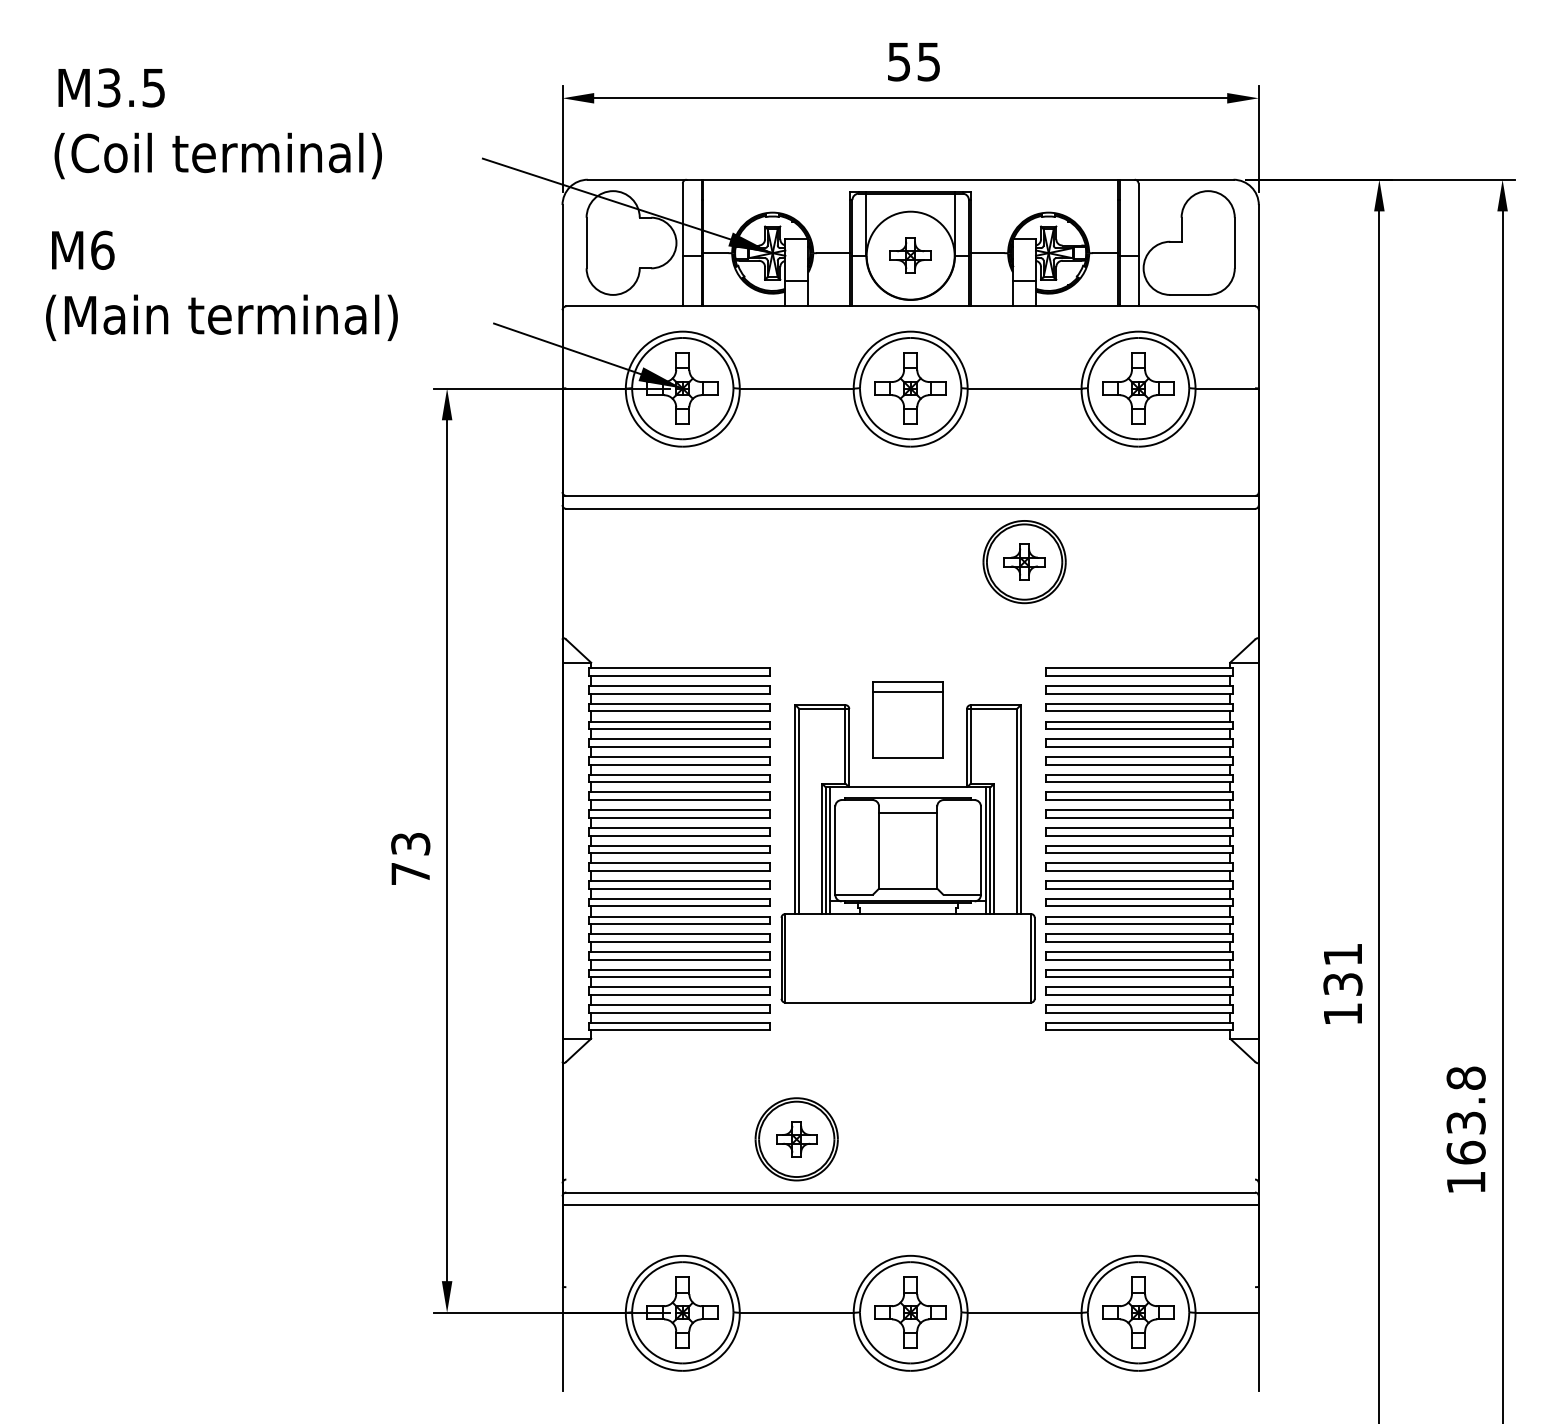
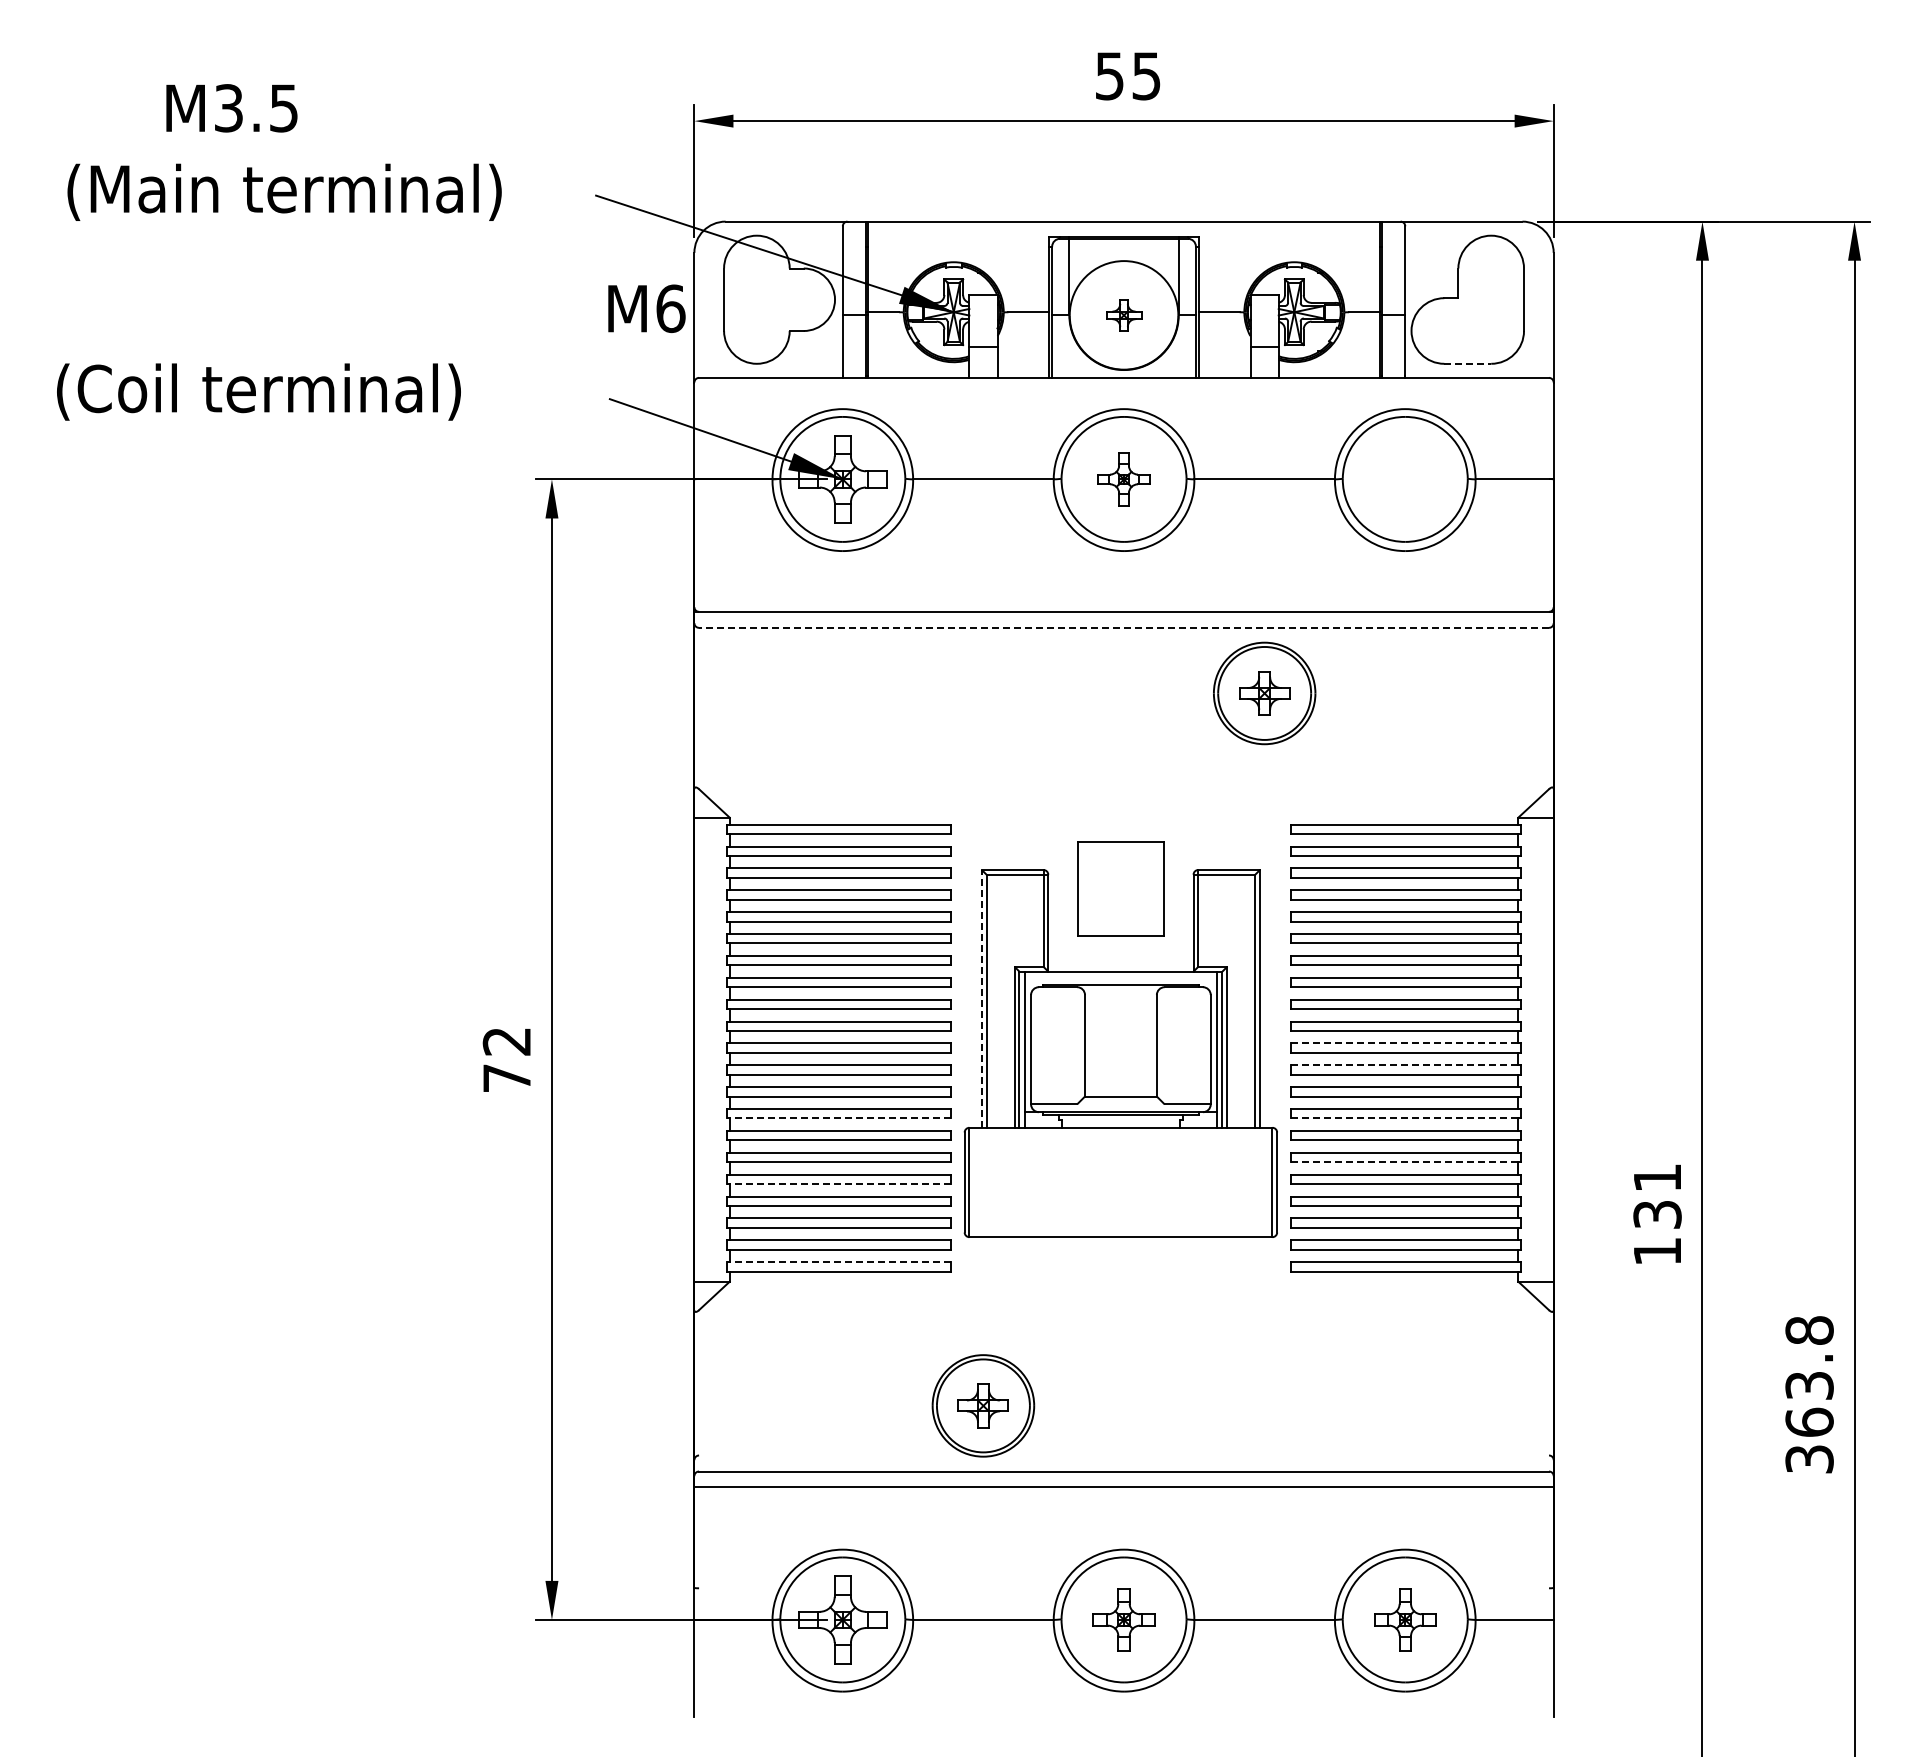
text: (111, 88) -> (231, 108), moved
text: (238, 155) -> (294, 191), (Coil terminal) -> (Main terminal)
text: (82, 250) -> (646, 308), moved
part: (910, 255) -> (1123, 315), size x0.7
line: (1189, 294) -> (1468, 363), solid -> dashed
text: (230, 317) -> (284, 391), (Main terminal) -> (Coil terminal)
part: (910, 388) -> (1123, 479), size x0.6
part: (1138, 388) -> (1405, 479), removed
line: (911, 508) -> (1124, 627), solid -> dashed
line: (907, 692) -> (1120, 854), removed
line: (795, 809) -> (981, 998), solid -> dashed
line: (907, 812) -> (1120, 1002), removed
text: (411, 844) -> (507, 1041), 73 -> 72
line: (1137, 845) -> (1404, 1043), solid -> dashed
line: (1137, 863) -> (1404, 1065), solid -> dashed
line: (679, 906) -> (838, 1118), solid -> dashed
line: (1137, 906) -> (1404, 1118), solid -> dashed
line: (1137, 942) -> (1404, 1162), solid -> dashed
line: (679, 959) -> (838, 1184), solid -> dashed
line: (679, 1023) -> (838, 1262), solid -> dashed
text: (1466, 1182) -> (1809, 1459), 163.8 -> 363.8
part: (910, 1312) -> (1123, 1619), size x0.7
part: (1138, 1312) -> (1405, 1619), size x0.7

